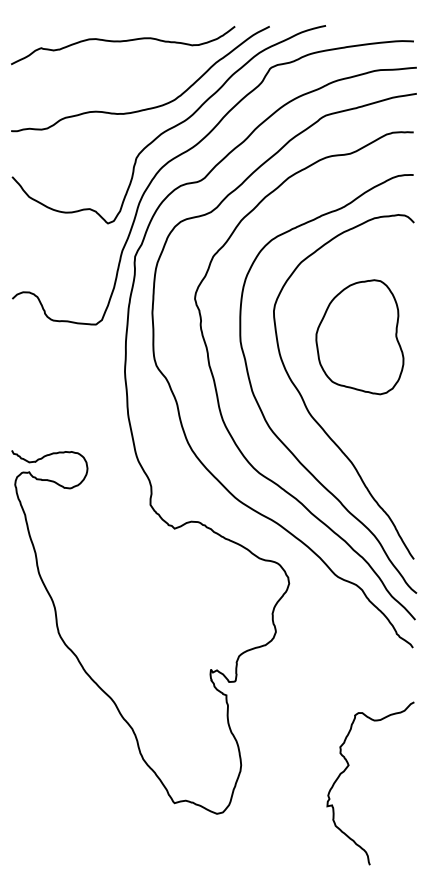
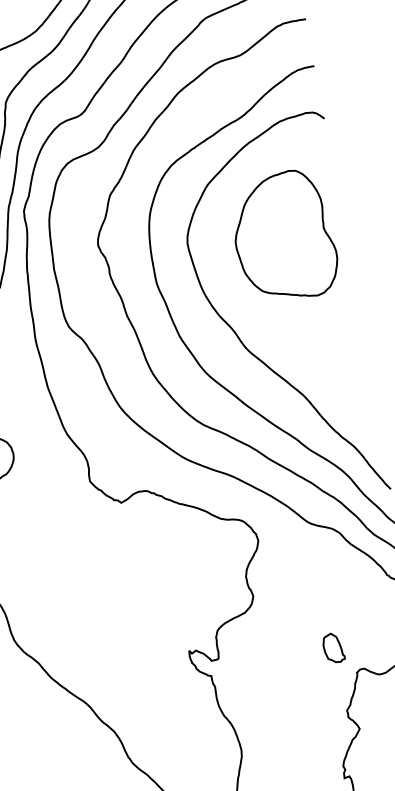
part: (359, 337) -> (283, 237), moved
part: (338, 690) -> (333, 648), added

